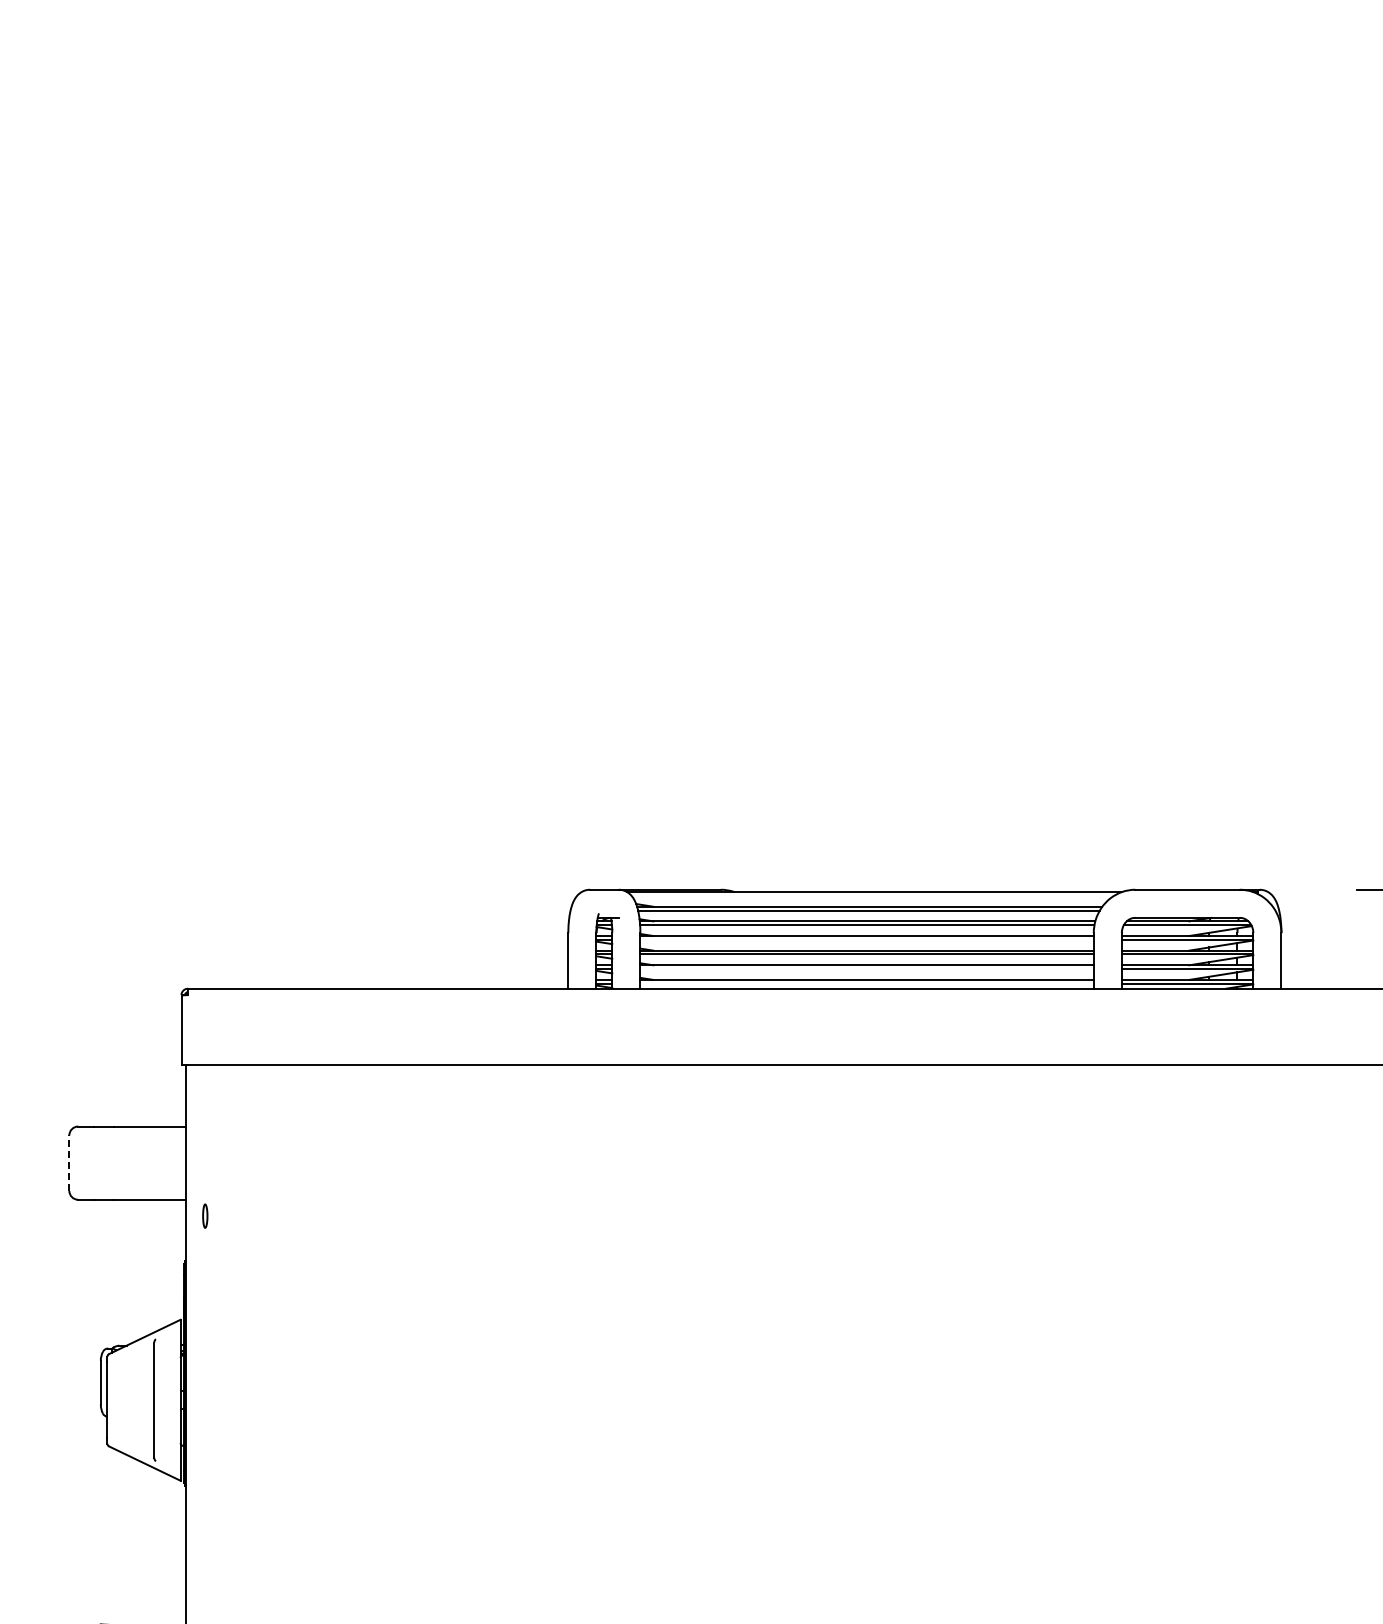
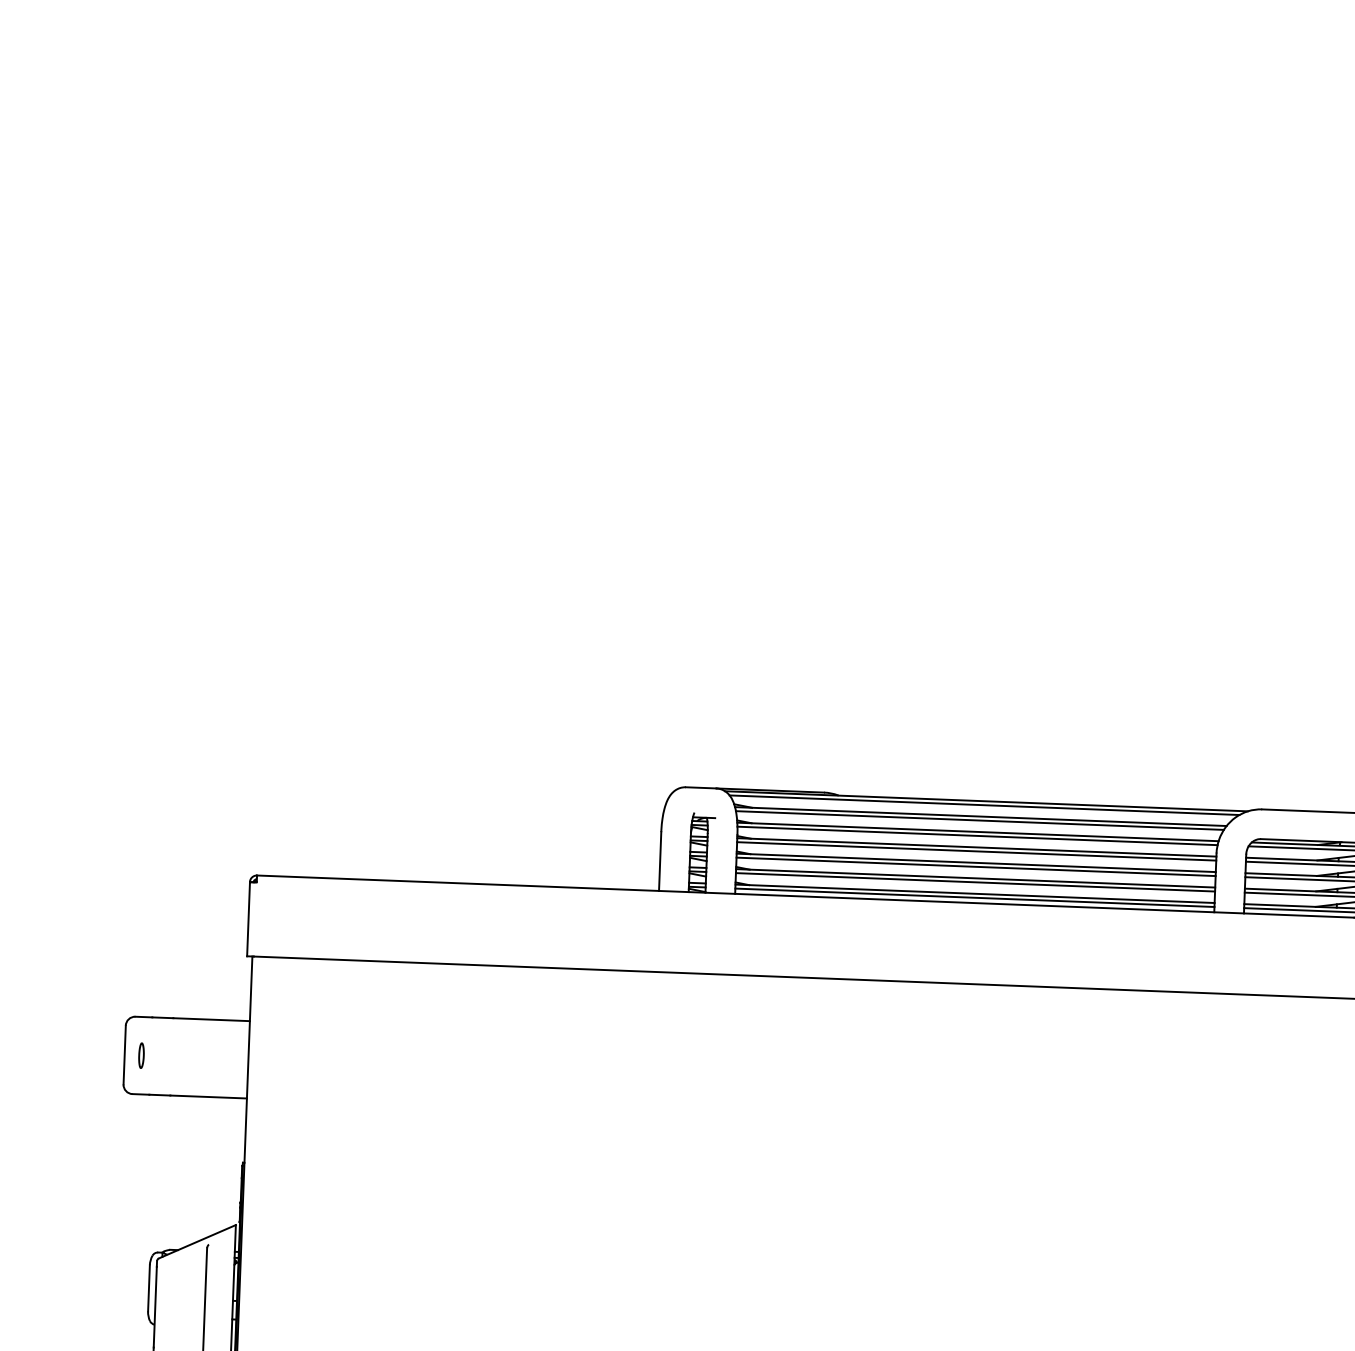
line: (872, 895) -> (984, 804), added
line: (866, 939) -> (976, 851), added
line: (866, 969) -> (974, 882), added
line: (866, 983) -> (974, 897), added
line: (69, 1163) -> (124, 1055), dashed -> solid
part: (205, 1215) -> (141, 1055), moved

